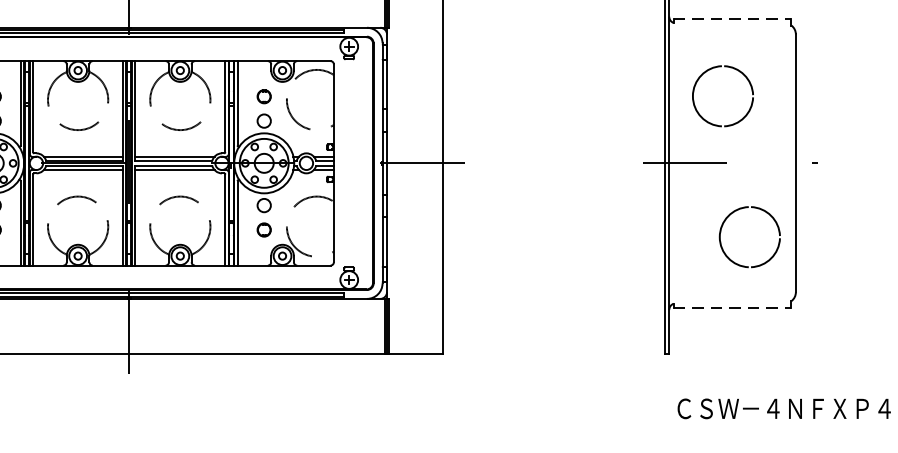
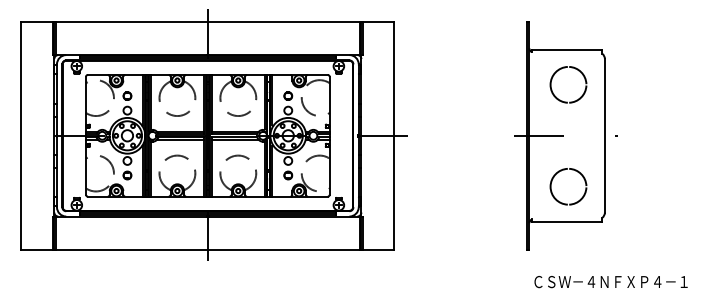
line: (733, 18) -> (567, 49), dashed -> solid
part: (717, 68) -> (565, 68), moved
part: (733, 214) -> (558, 173), moved
line: (733, 307) -> (567, 221), dashed -> solid

